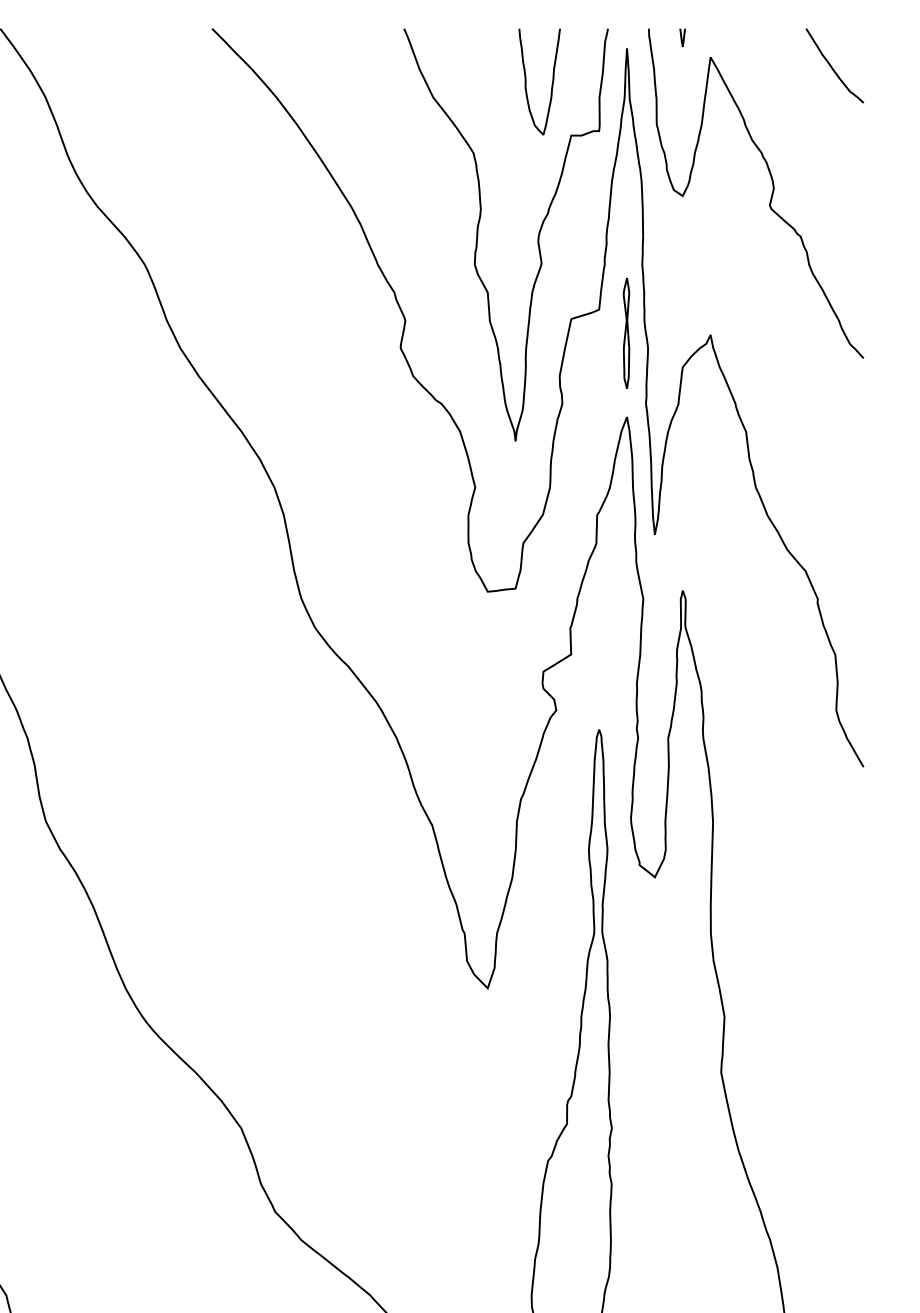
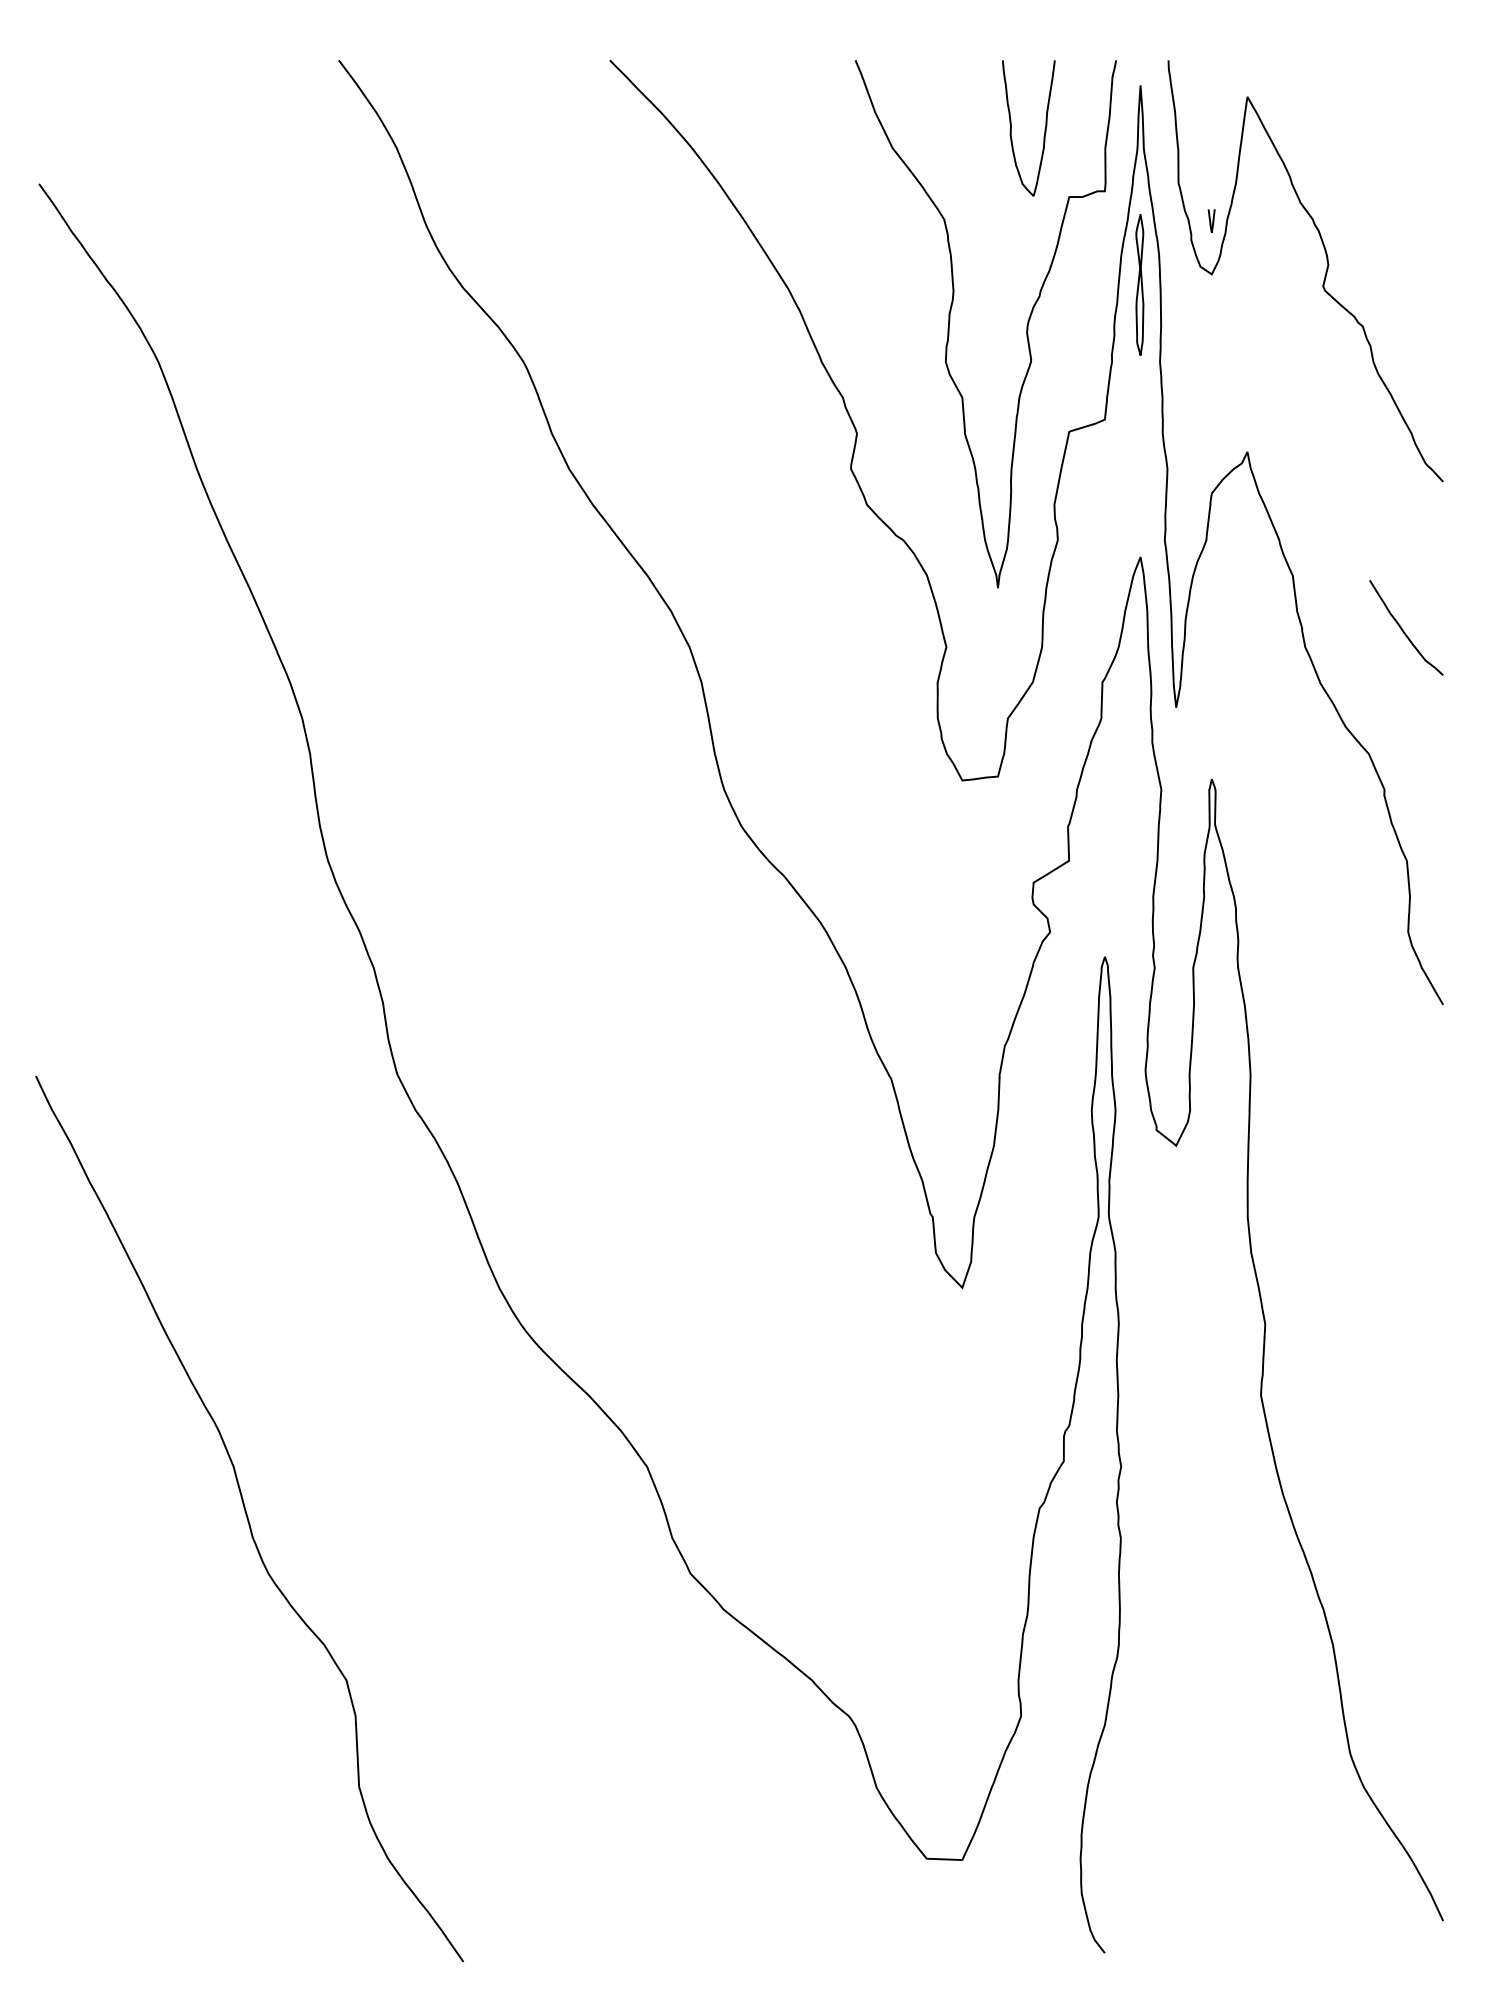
curve: (681, 37) -> (1210, 220), moved
curve: (832, 67) -> (1403, 629), moved
part: (626, 332) -> (1139, 284), moved

